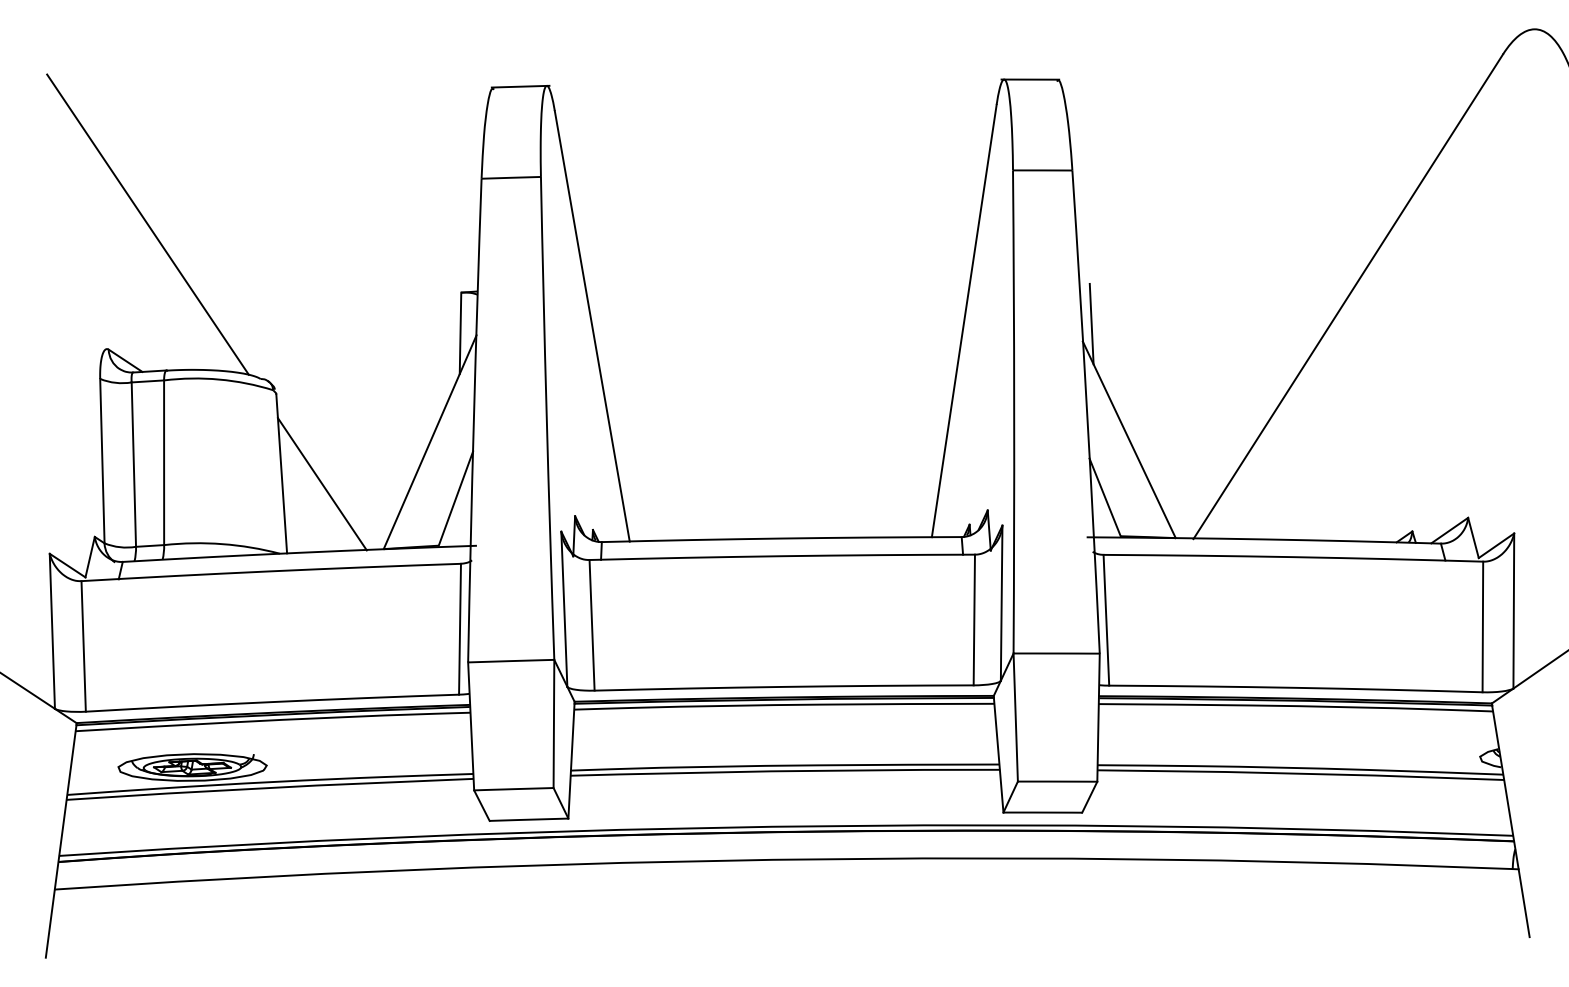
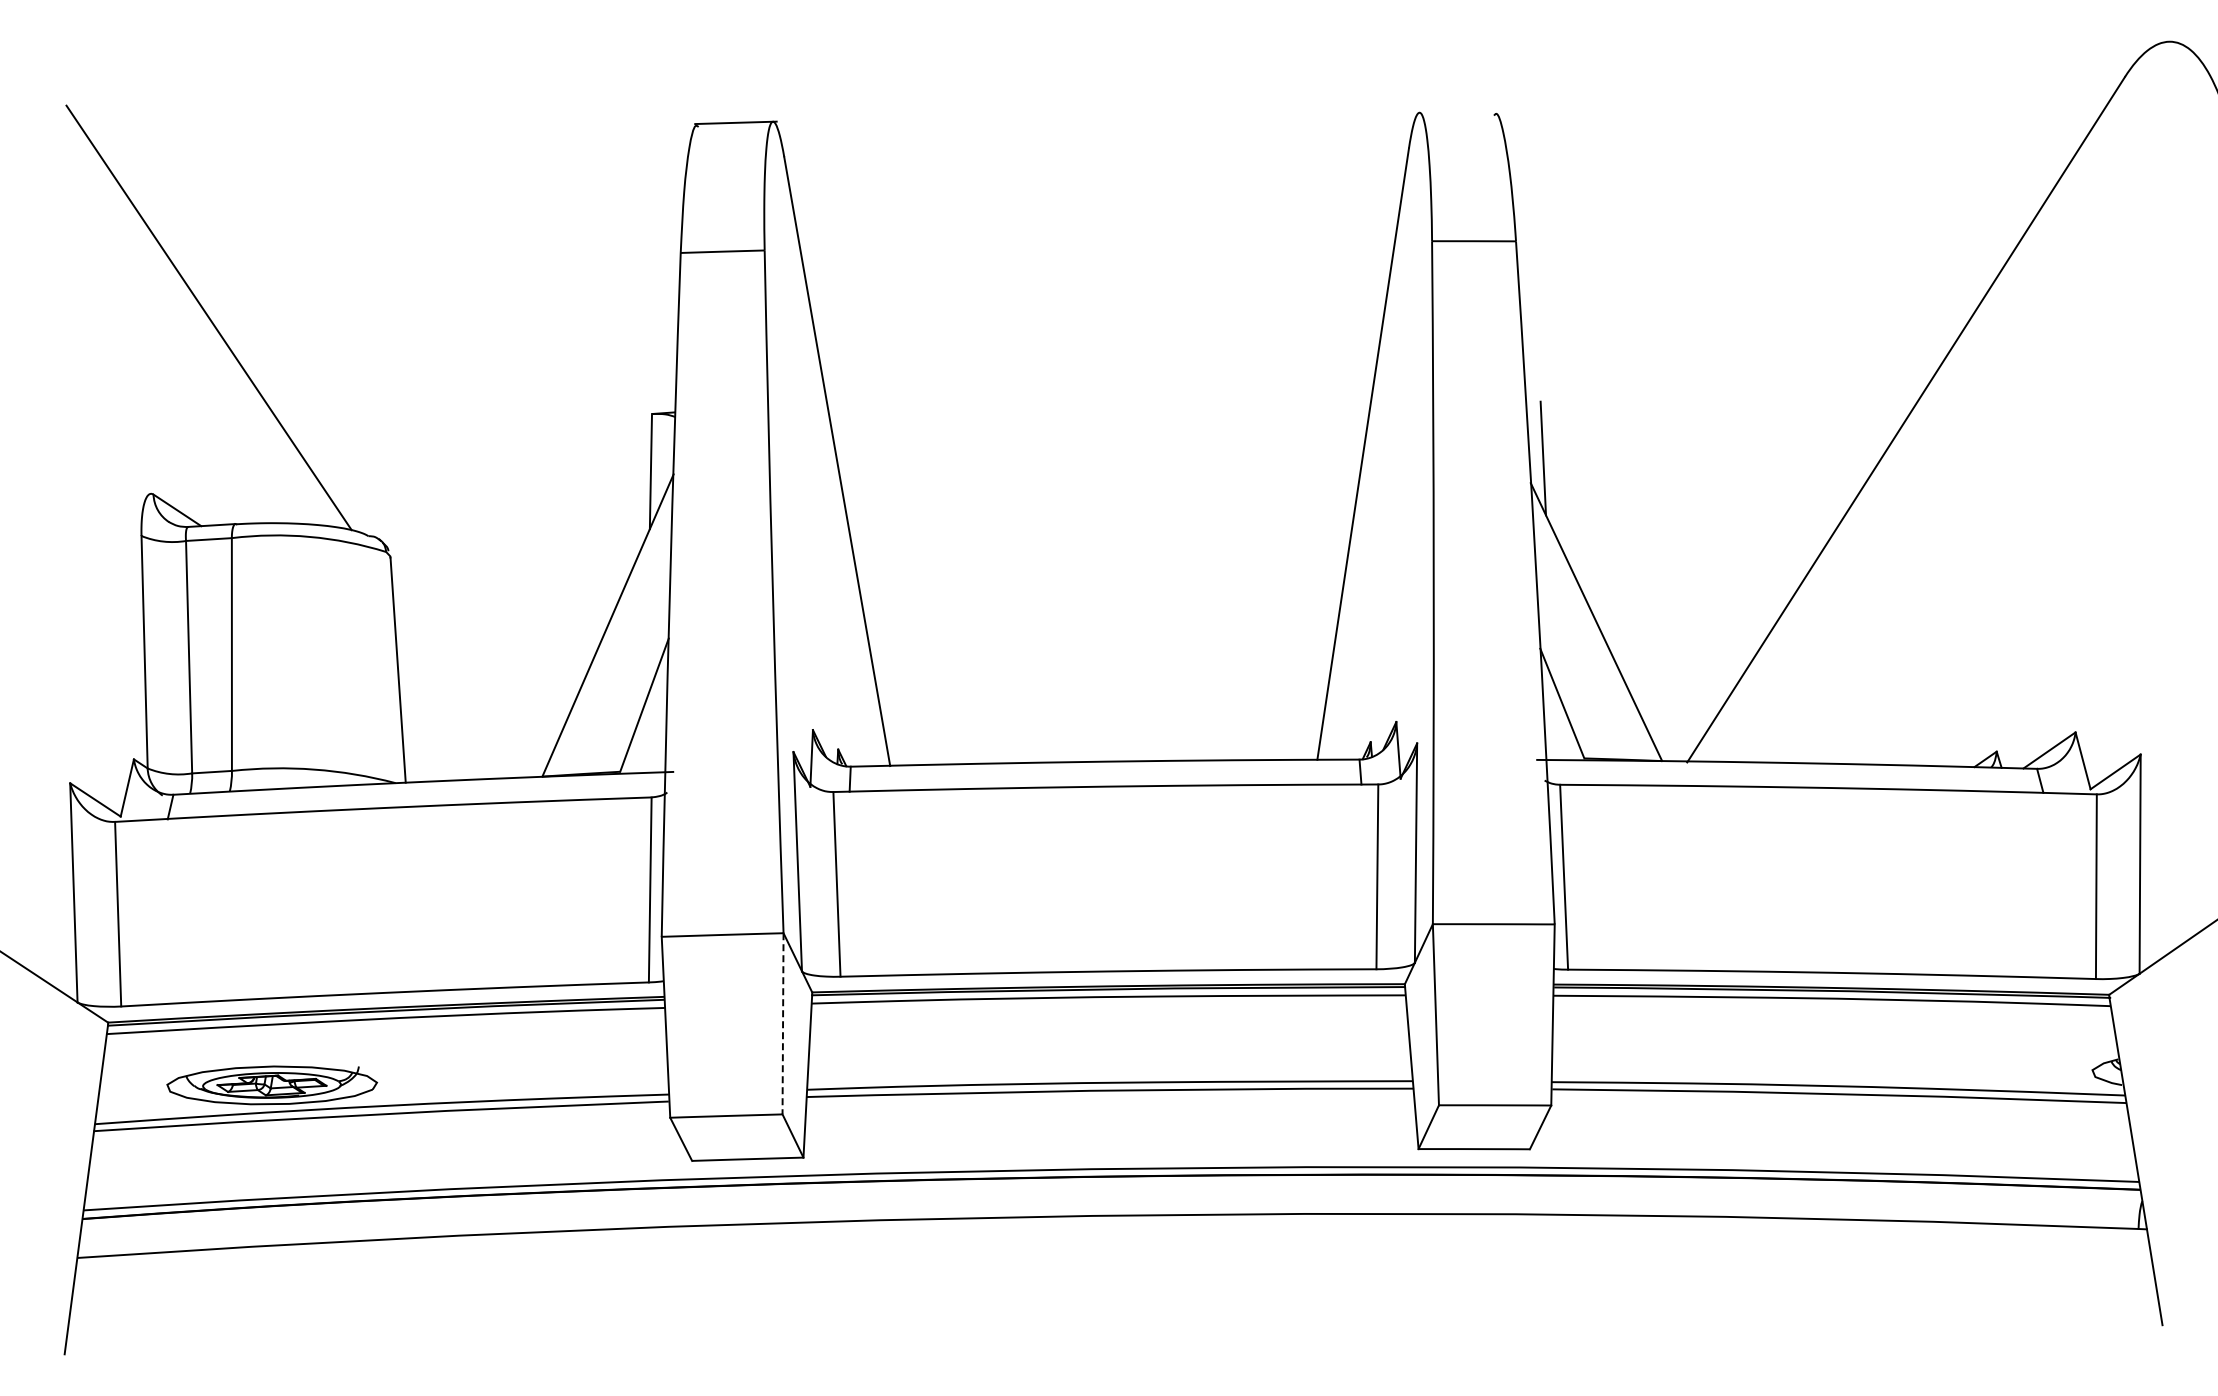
line: (1030, 79) -> (1456, 112), removed
line: (322, 483) -> (455, 684), removed
line: (554, 723) -> (783, 1023), solid -> dashed

